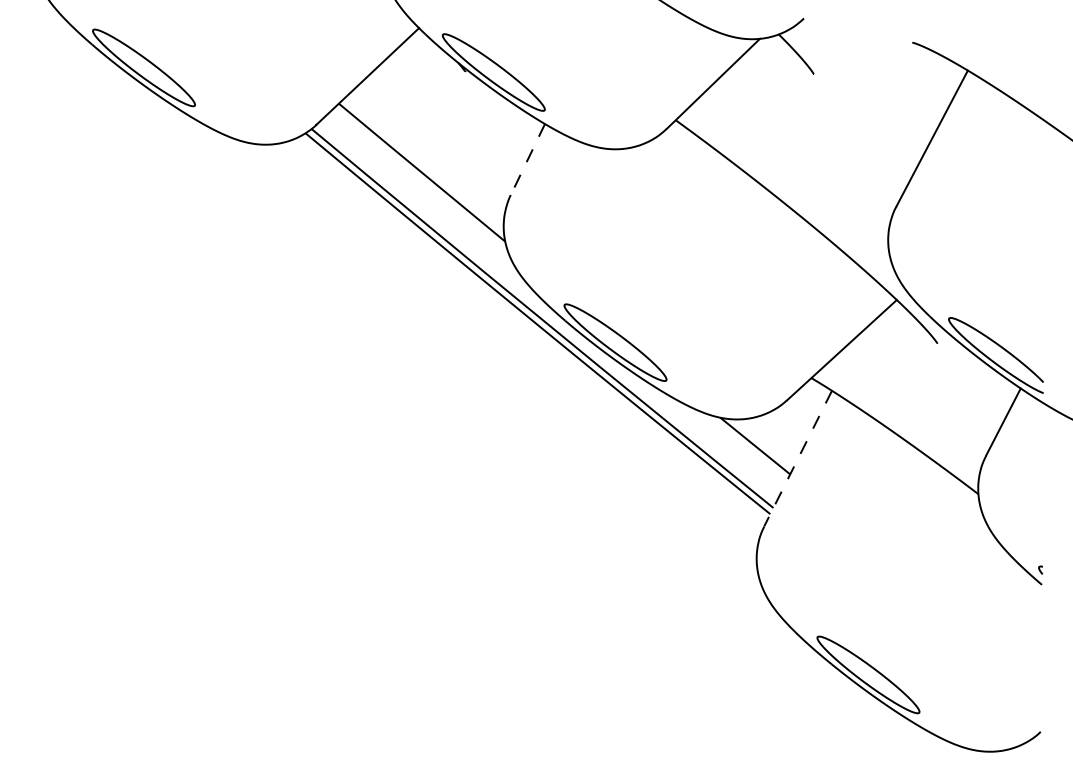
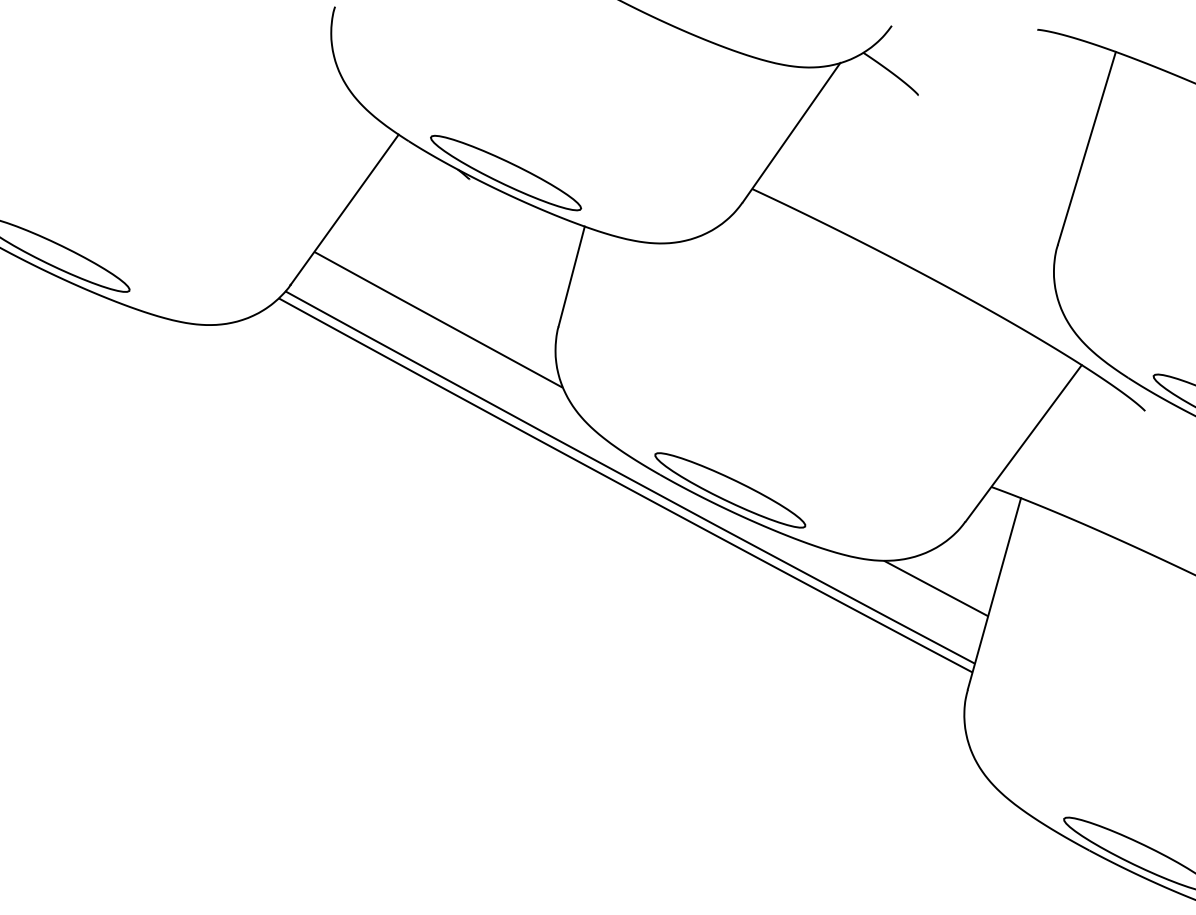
line: (527, 159) -> (571, 276), dashed -> solid
line: (798, 458) -> (994, 593), dashed -> solid

